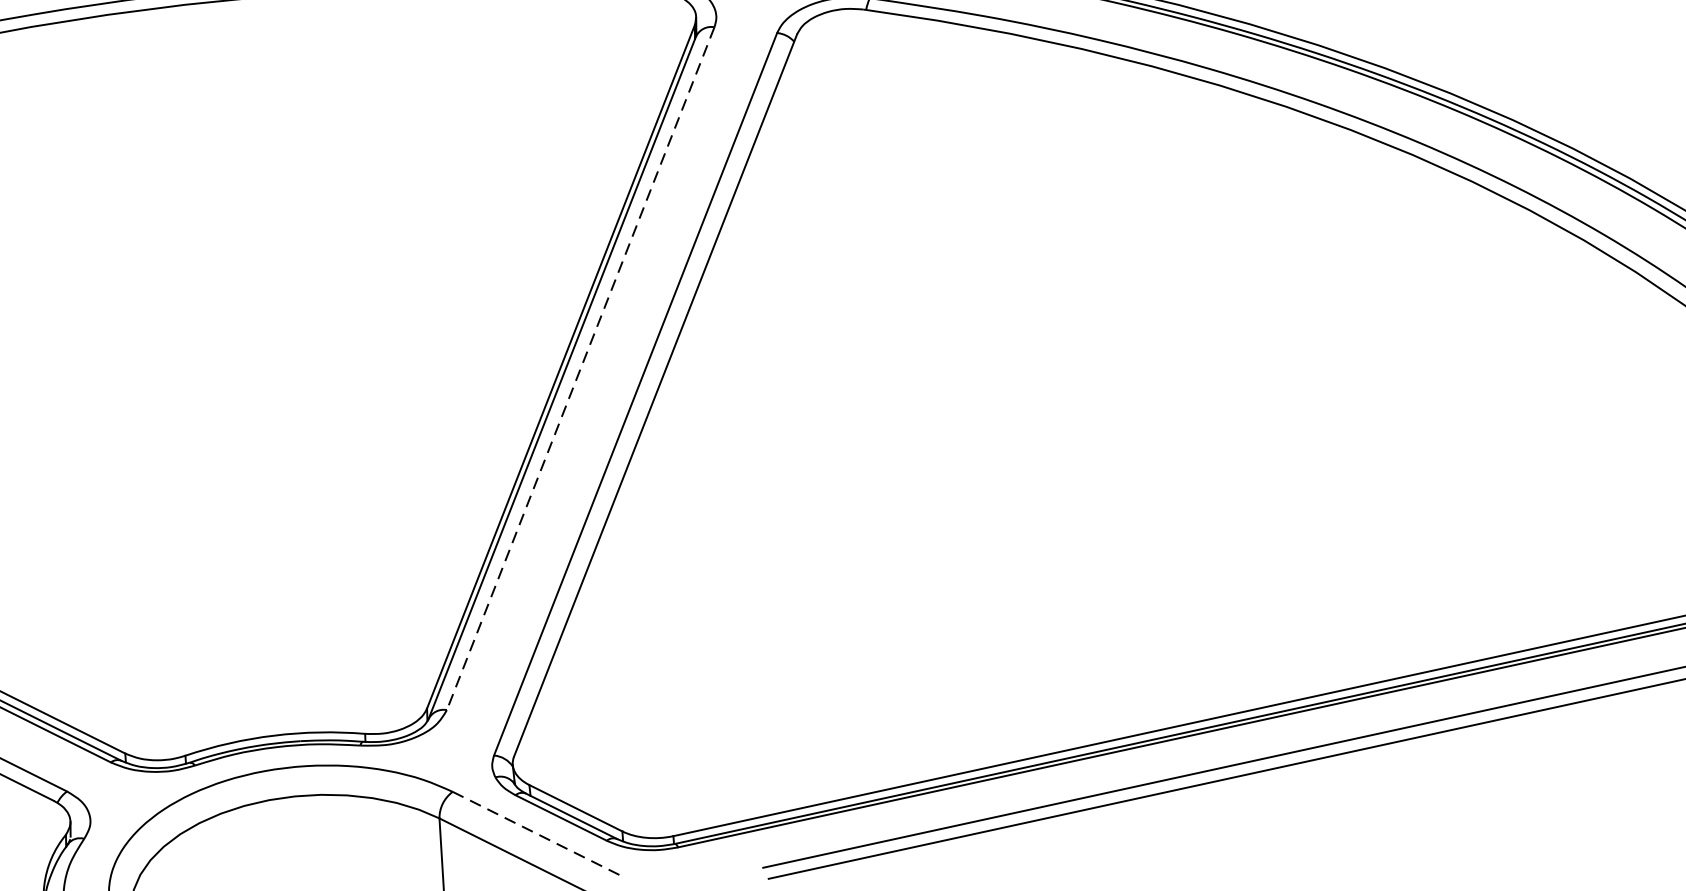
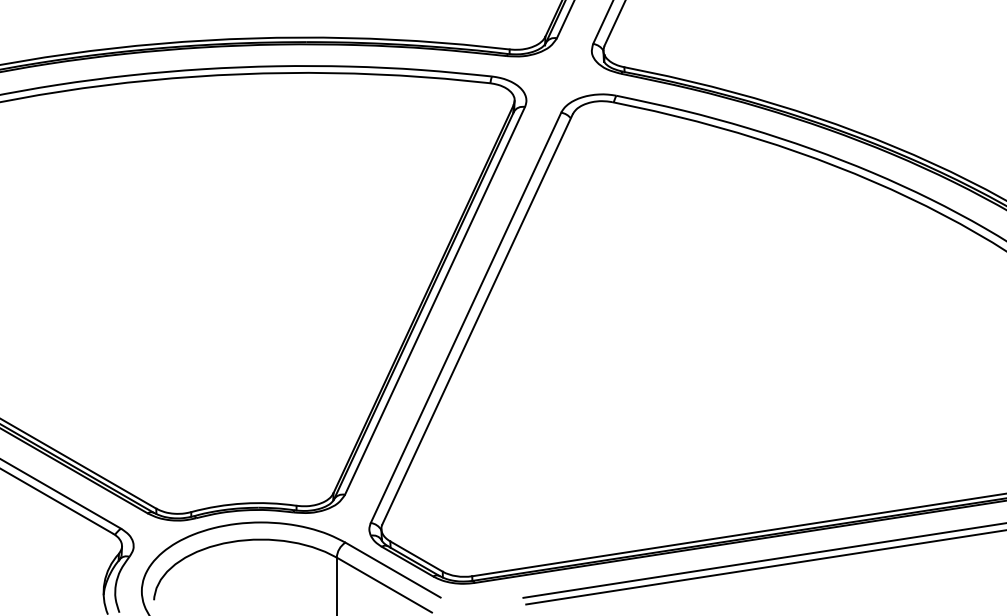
line: (579, 367) -> (434, 300), dashed -> solid
line: (537, 834) -> (393, 570), dashed -> solid

